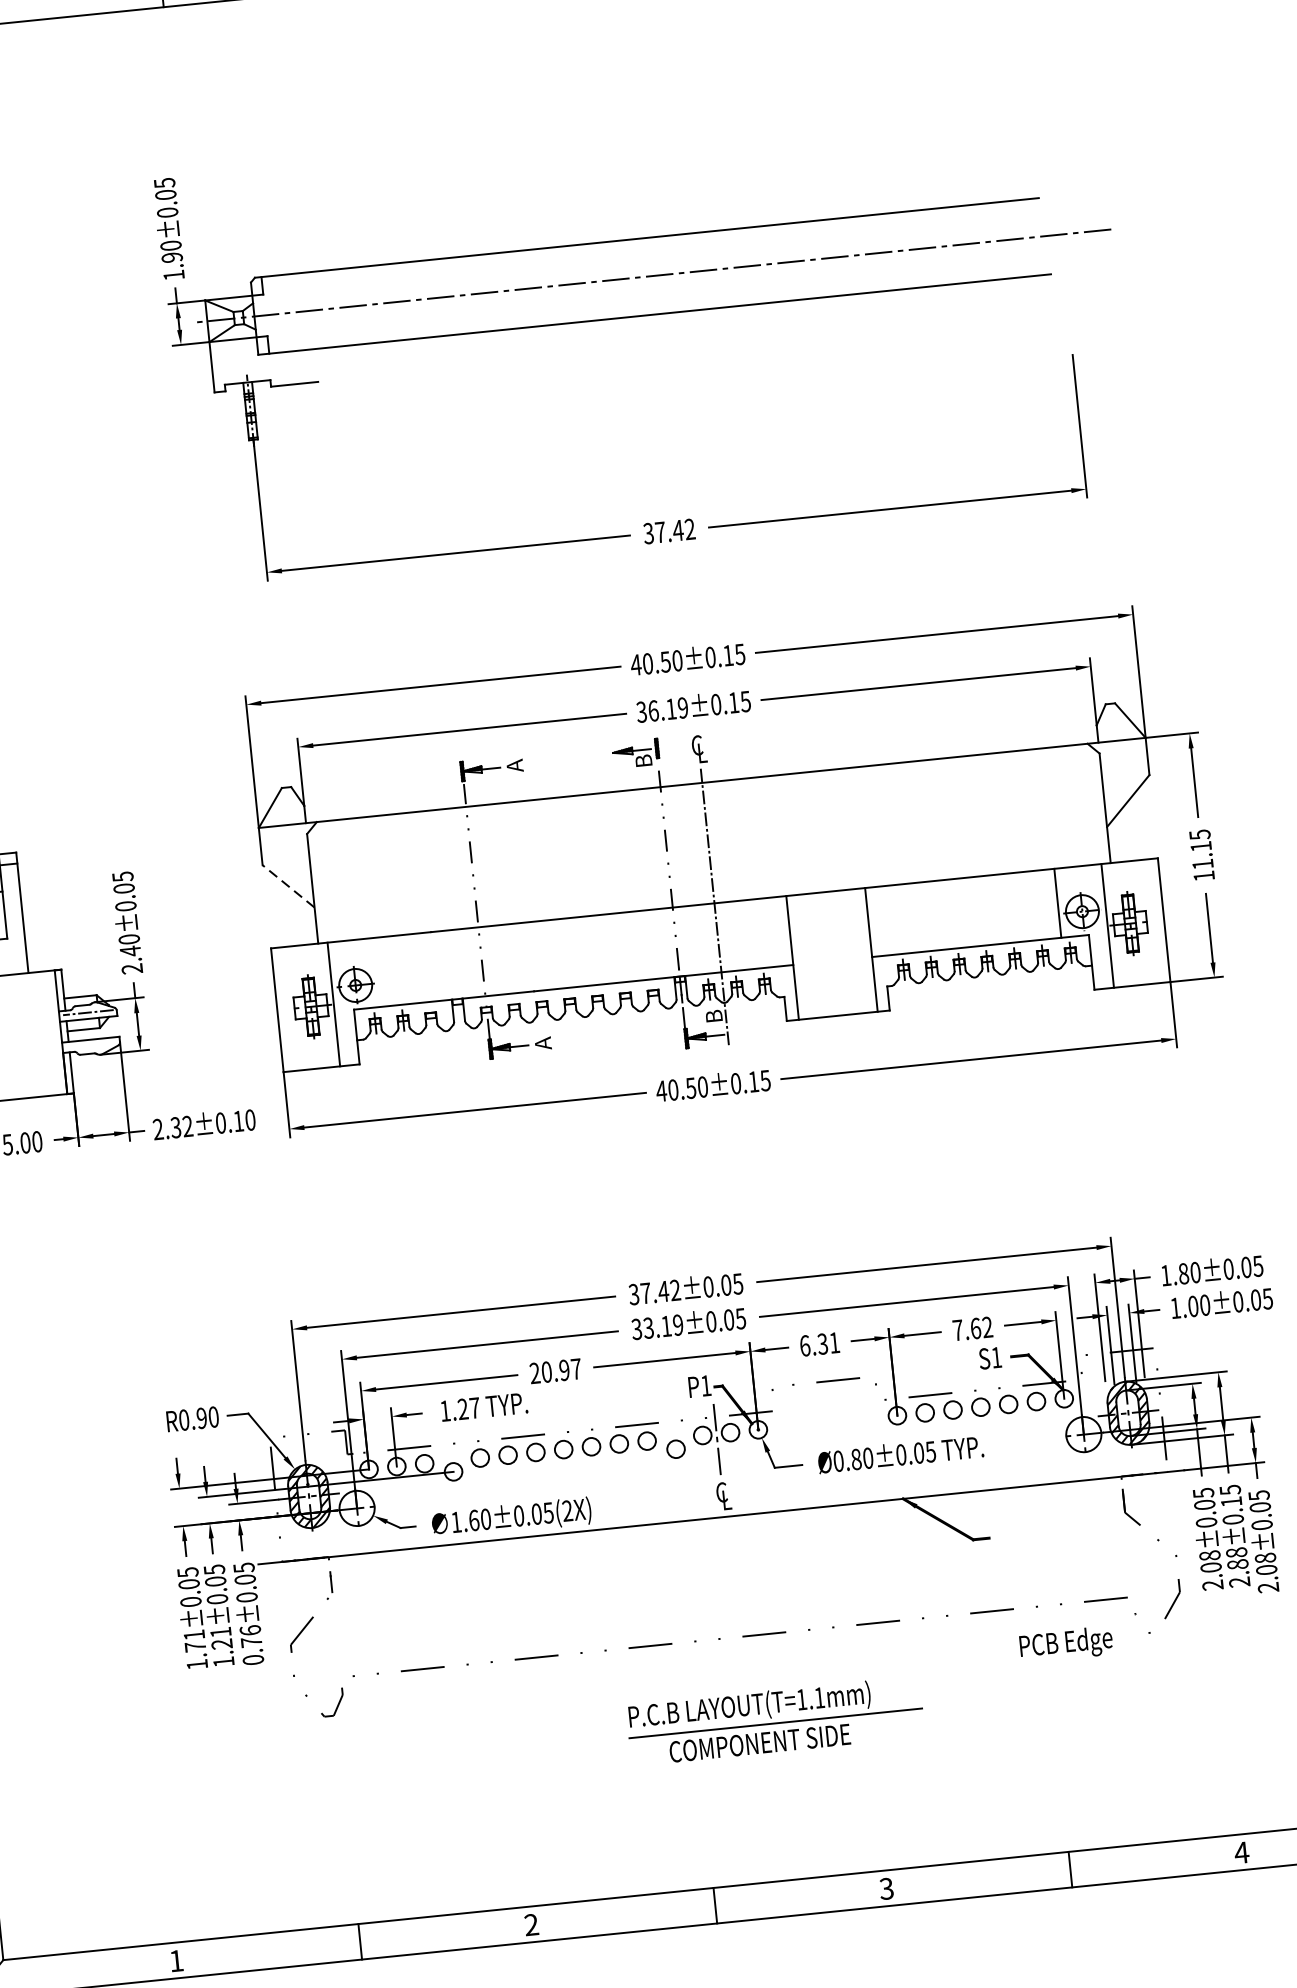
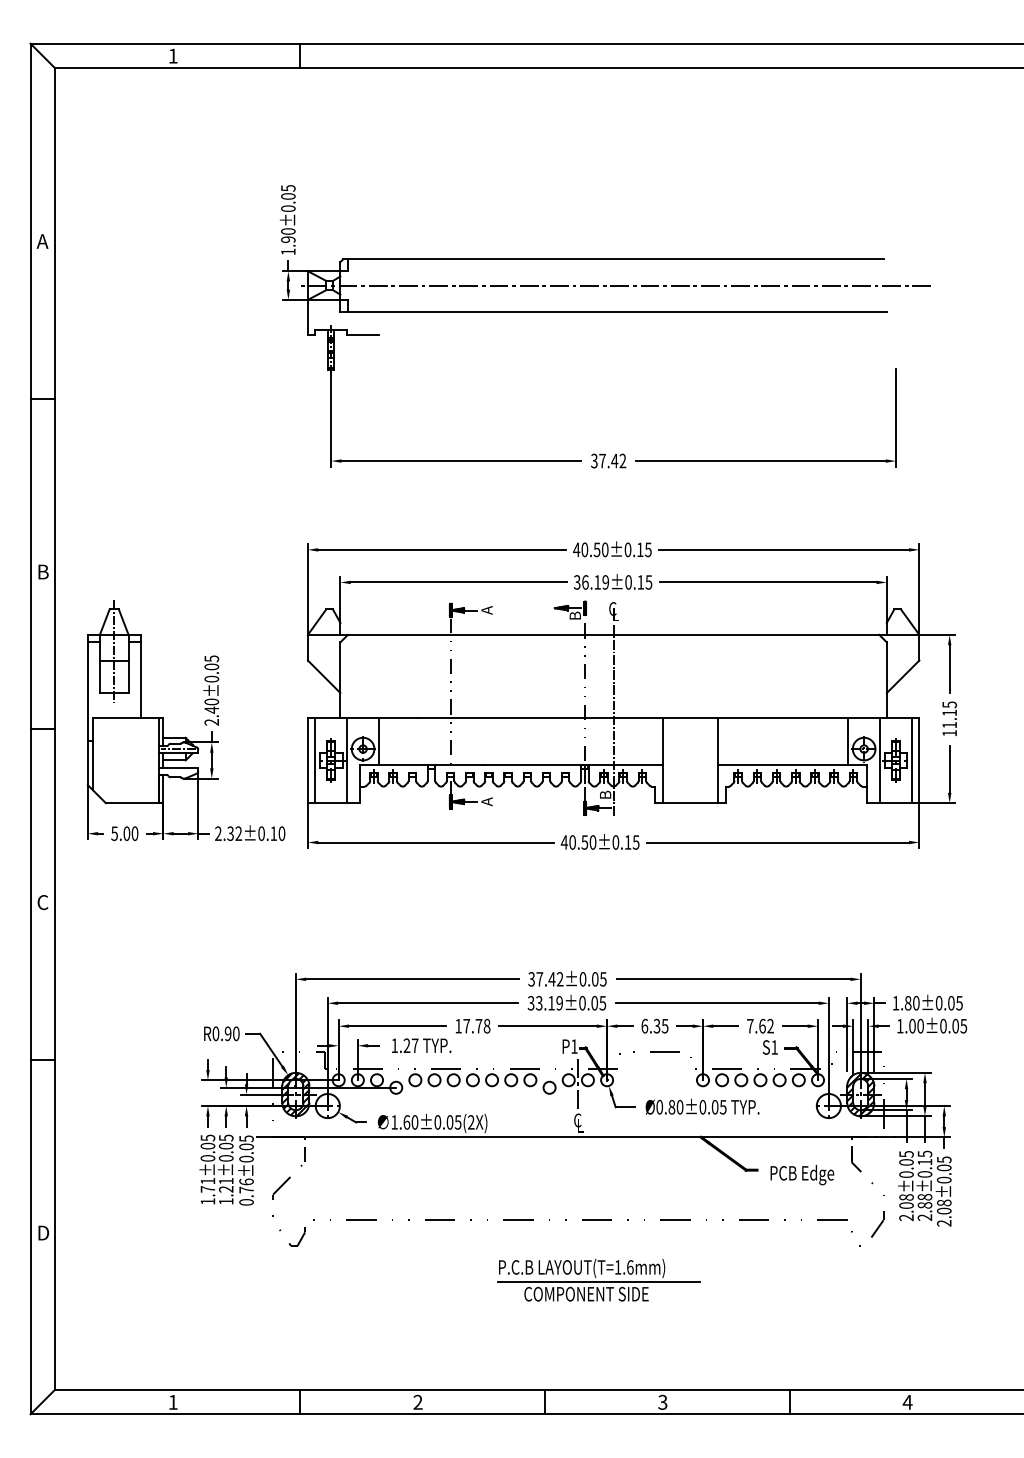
line: (288, 885) -> (324, 676), dashed -> solid
line: (1152, 921) -> (911, 760), added
line: (378, 972) -> (379, 741), added
line: (288, 1009) -> (315, 760), added
text: (833, 1343) -> (664, 1026), 6.31 -> 6.35
text: (555, 1370) -> (472, 1025), 20.97 -> 17.78
text: (1066, 1645) -> (802, 1175), moved
text: (819, 1697) -> (630, 1267), LAYOUT(T=1.1mm) -> LAYOUT(T=1.6mm)

